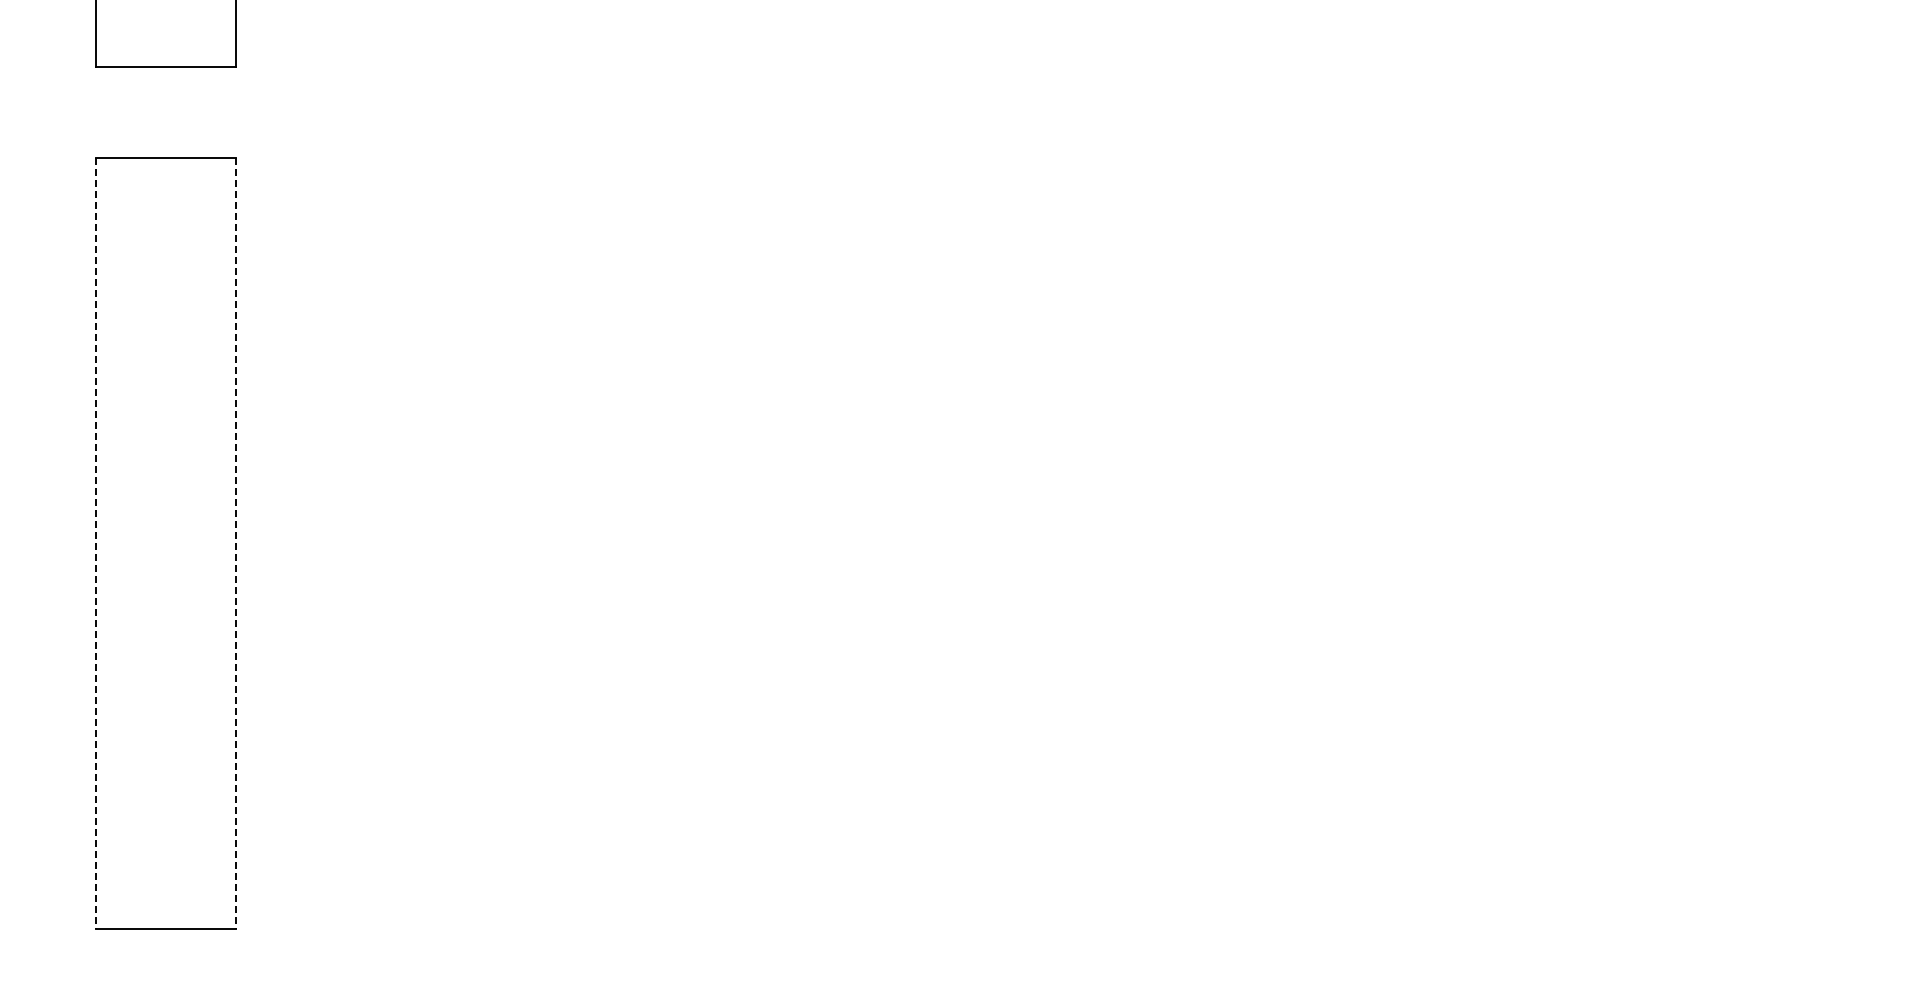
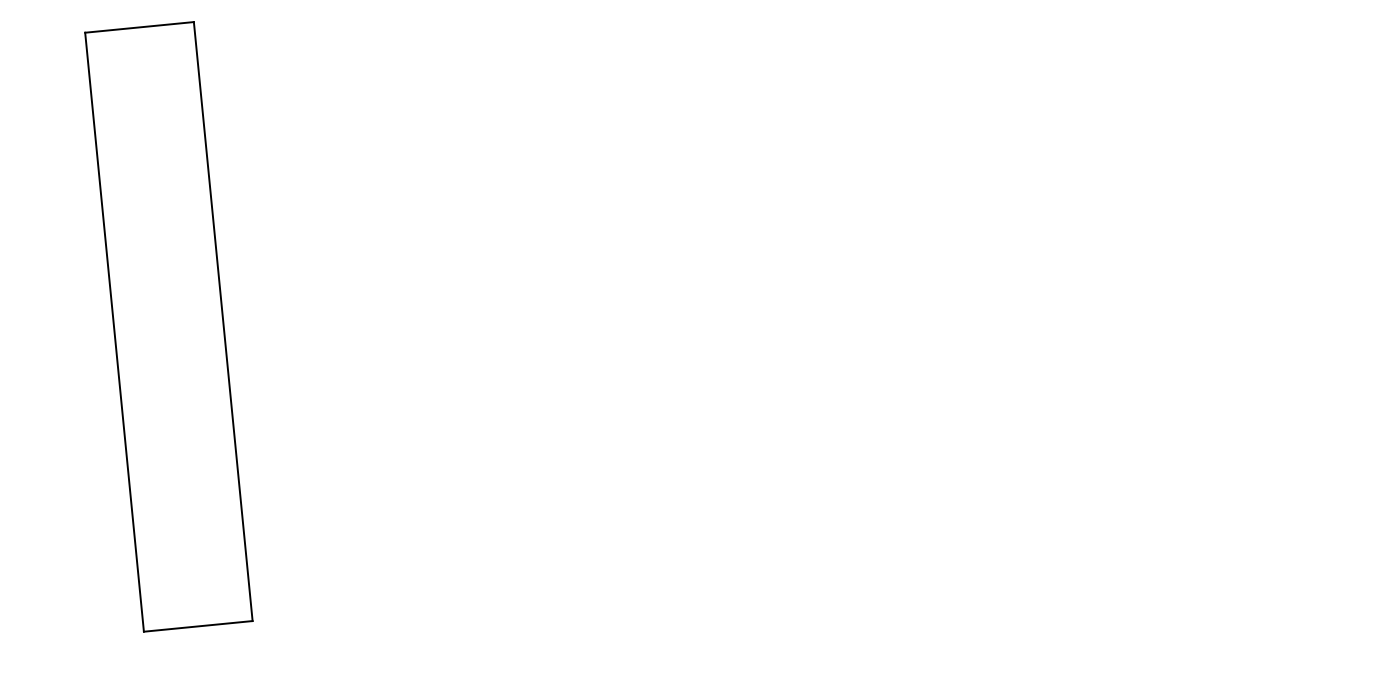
line: (96, 543) -> (114, 331), dashed -> solid
line: (235, 543) -> (222, 321), dashed -> solid

